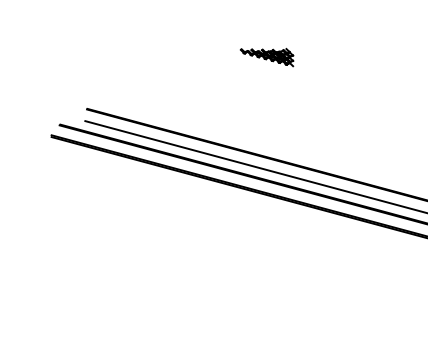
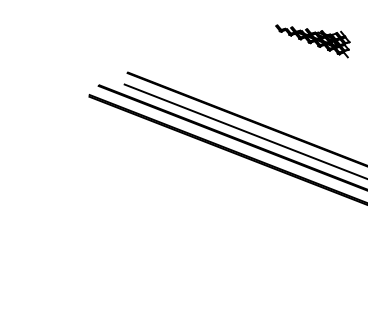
part: (266, 57) -> (311, 40), size x1.43

